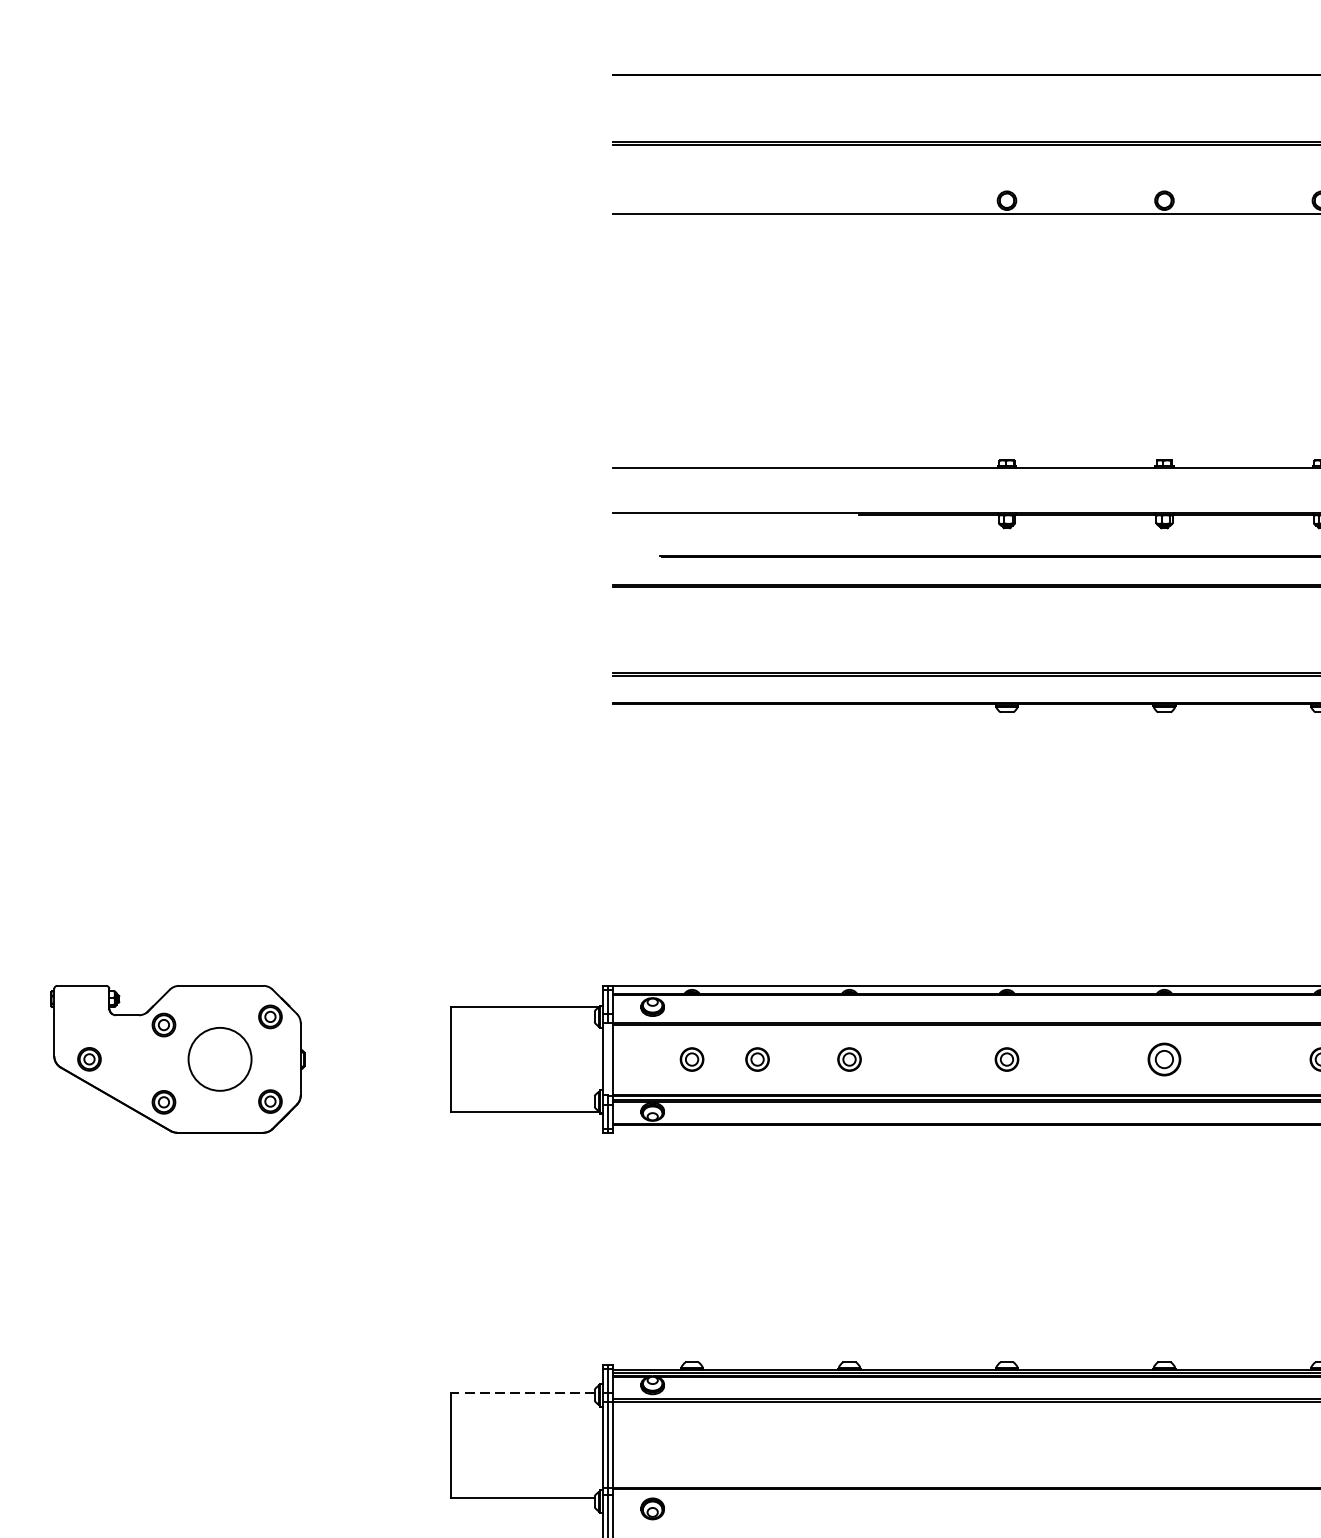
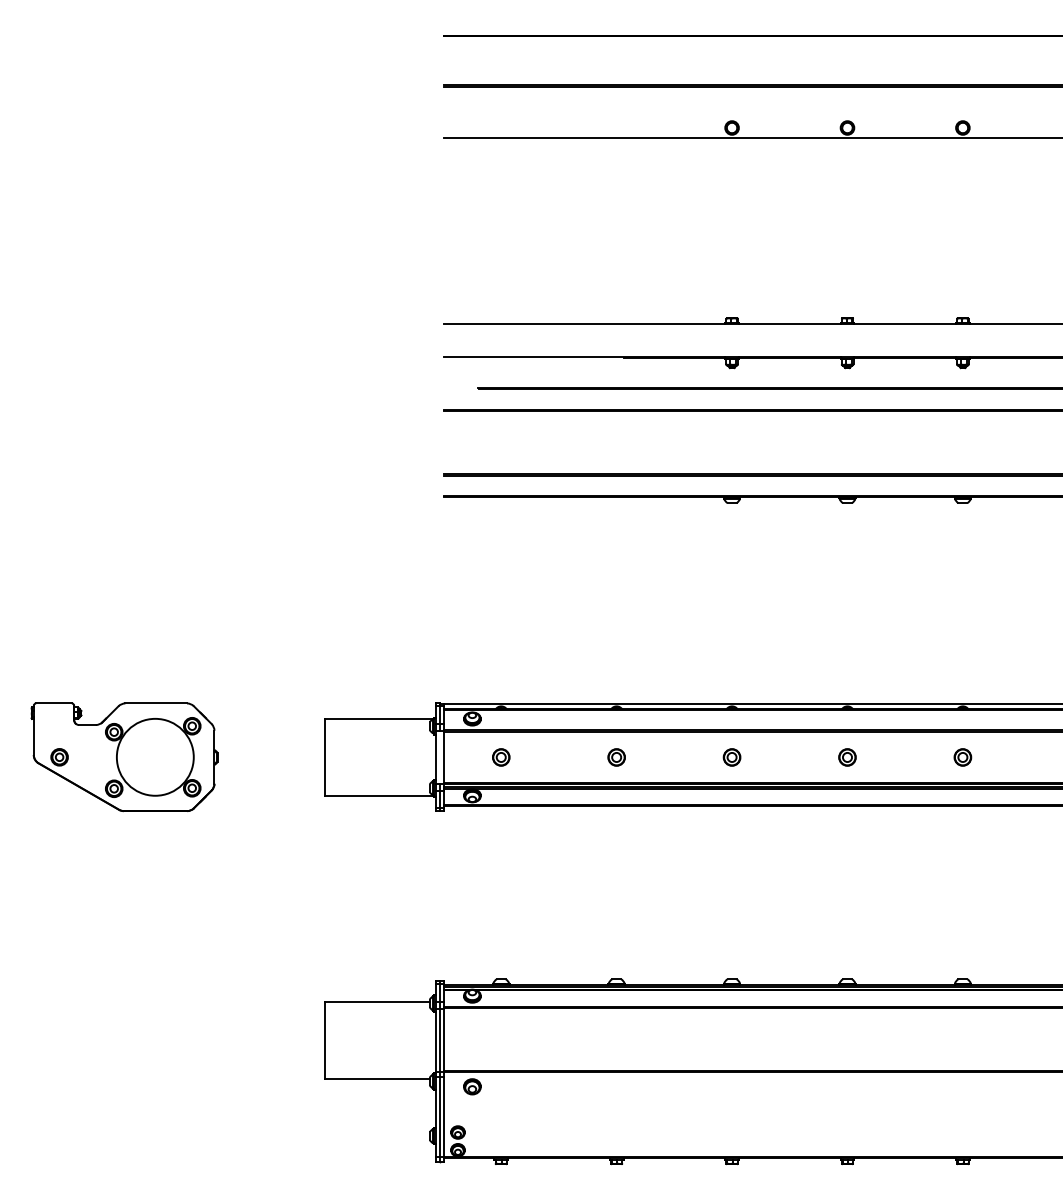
circle: (218, 1058) -> (154, 756), size x1.67
part: (757, 1059) -> (549, 757), removed
part: (1164, 1059) -> (847, 757), size x0.71
line: (523, 1392) -> (377, 1001), dashed -> solid

